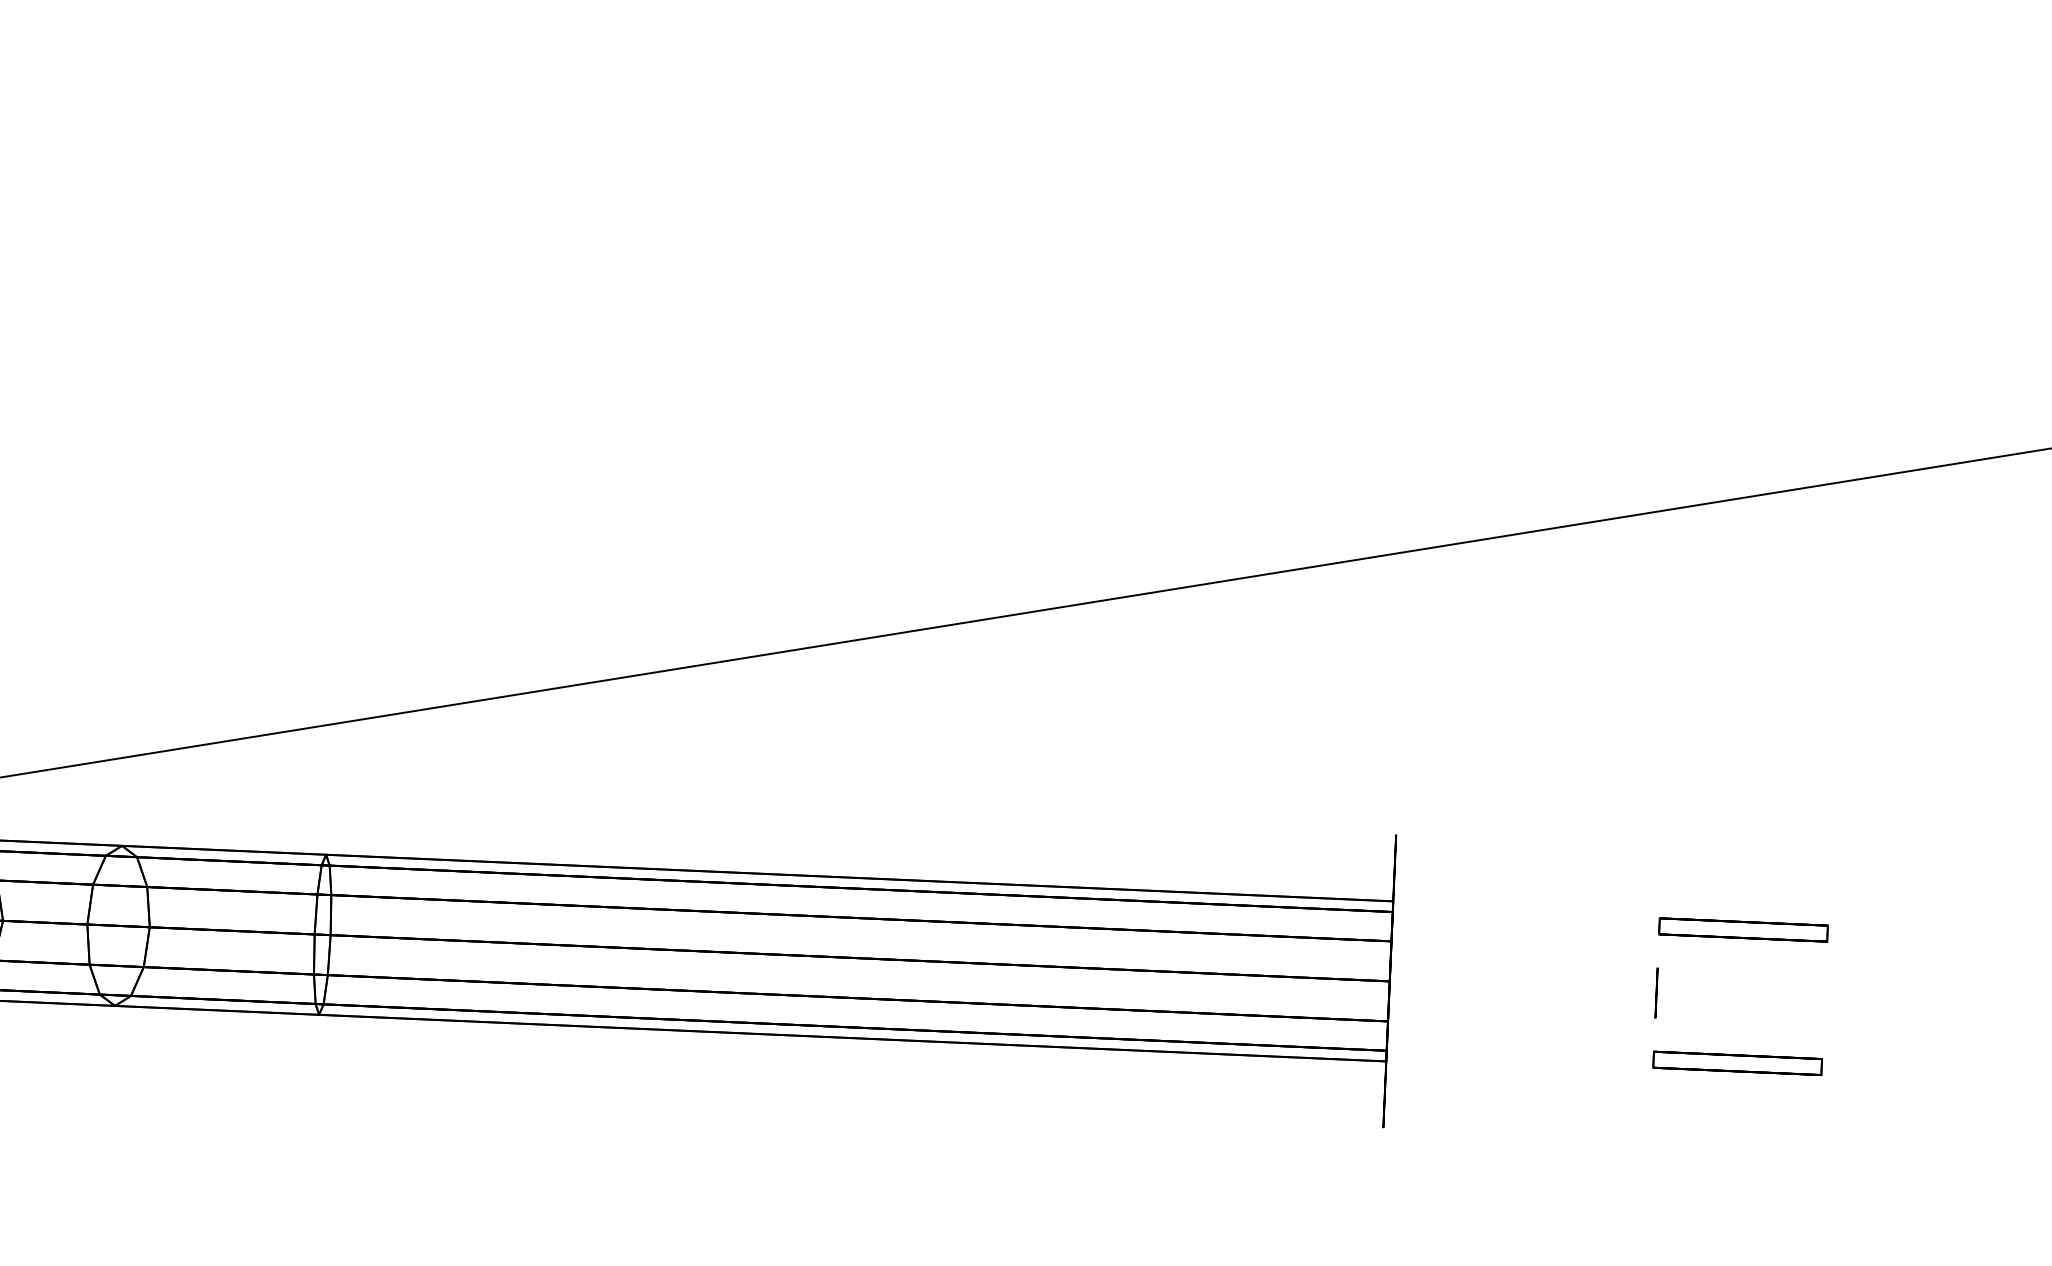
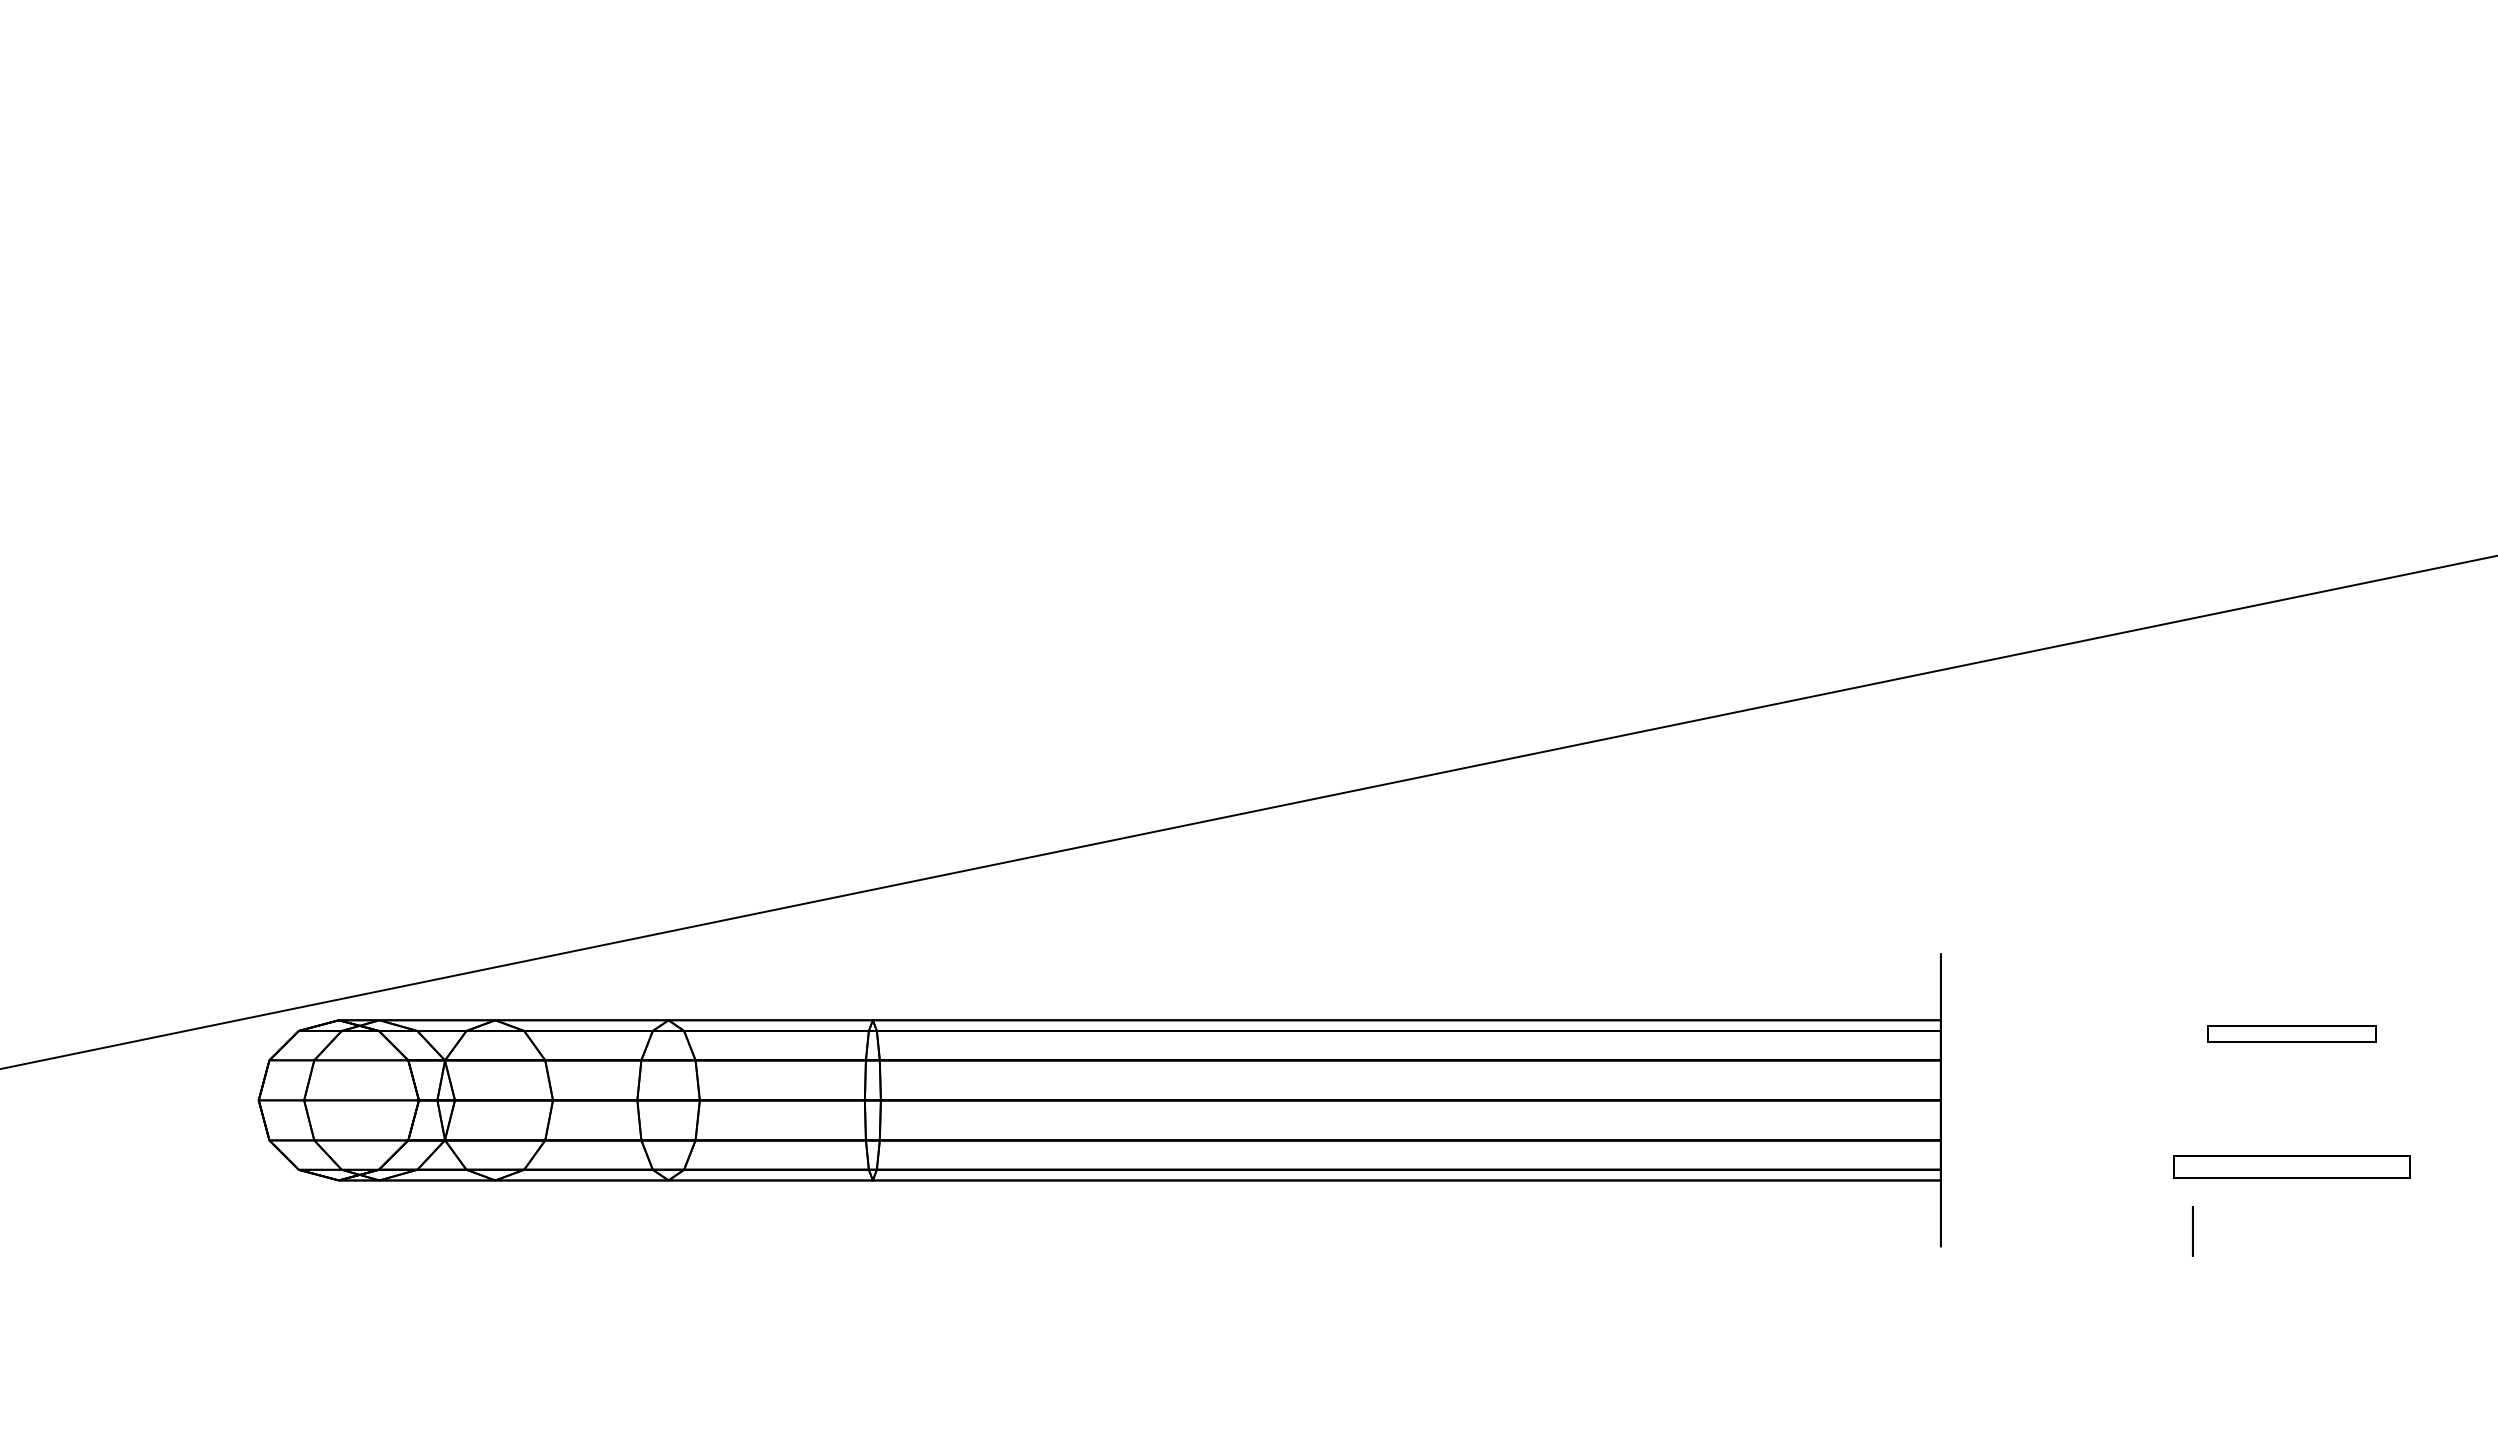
circle: (1656, 993) -> (2192, 1231), moved
part: (1737, 1062) -> (2291, 1166), size x1.4

